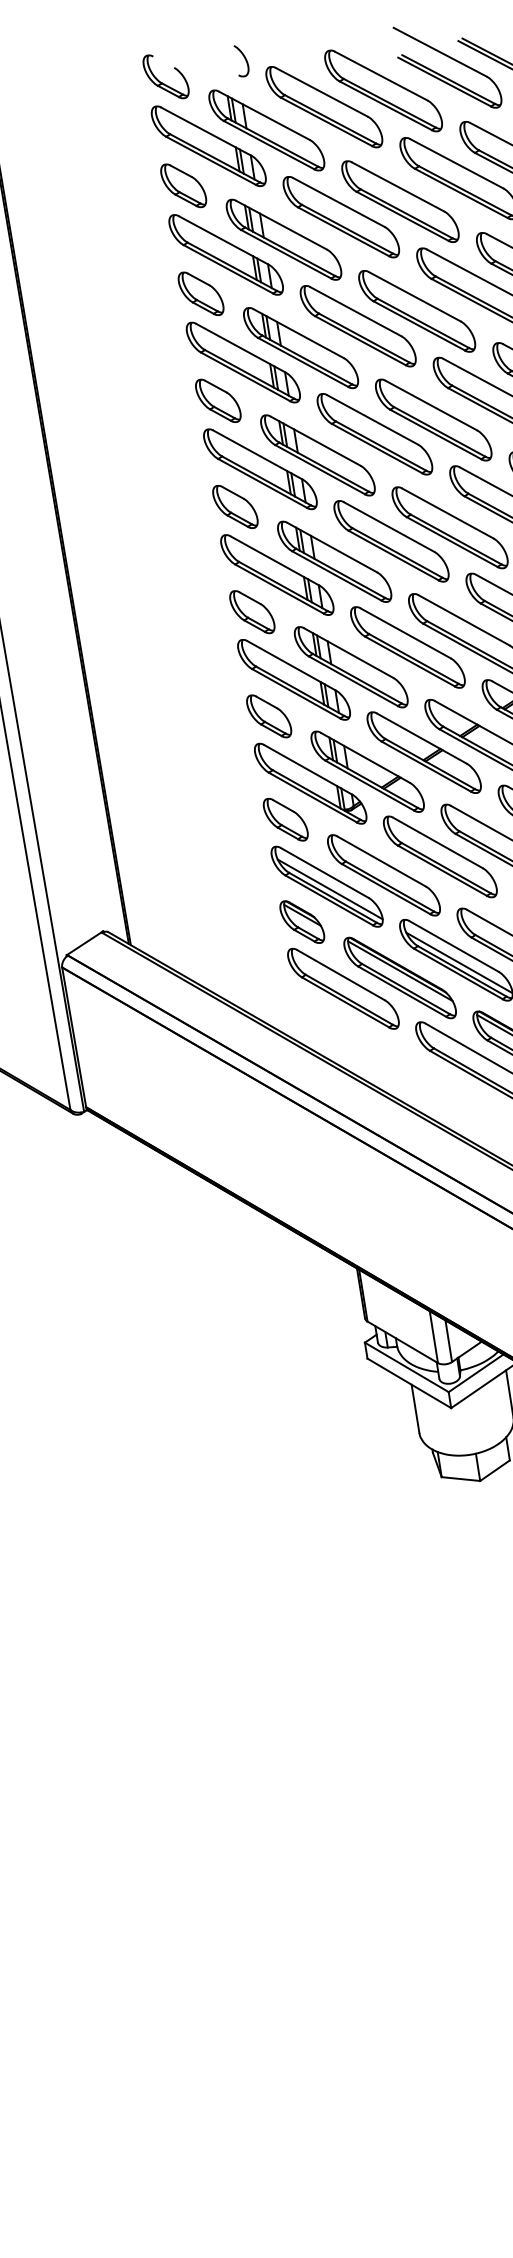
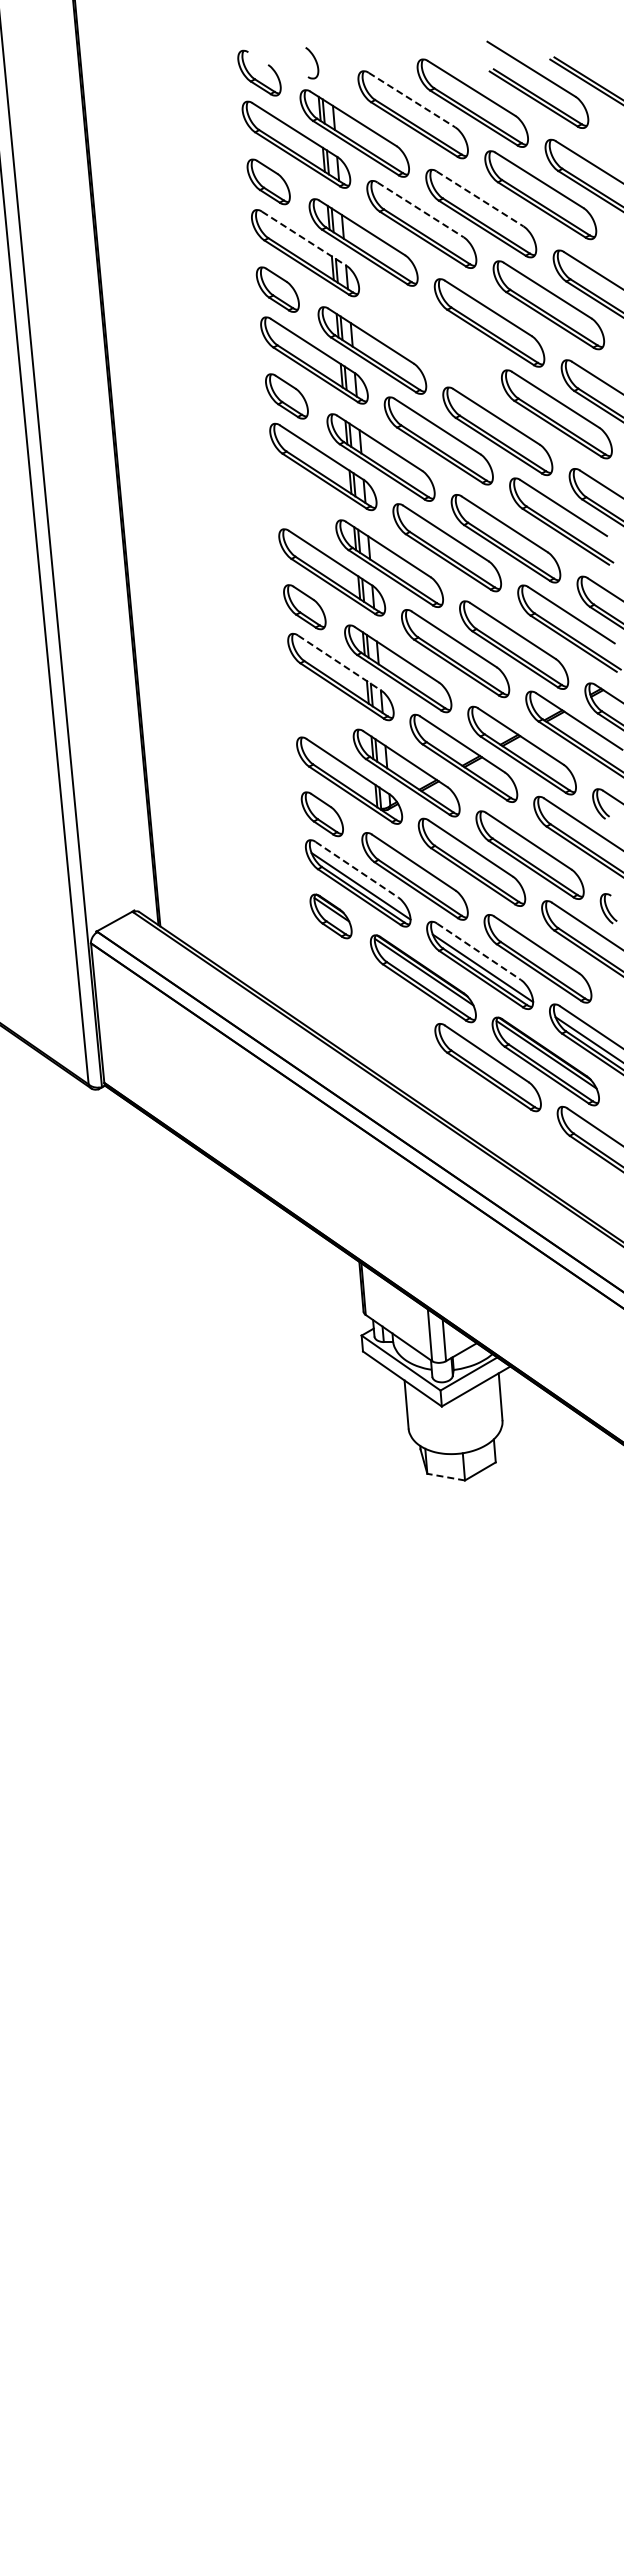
curve: (245, 60) -> (315, 62), moved
line: (322, 92) -> (412, 100), solid -> dashed
line: (398, 187) -> (480, 199), solid -> dashed
line: (338, 202) -> (420, 209), solid -> dashed
line: (224, 241) -> (304, 239), solid -> dashed
part: (358, 325) -> (430, 332), removed
part: (235, 507) -> (295, 502), removed
line: (291, 666) -> (339, 663), solid -> dashed
part: (269, 716) -> (313, 711), removed
line: (325, 872) -> (357, 869), solid -> dashed
line: (454, 947) -> (479, 952), solid -> dashed
part: (343, 989) -> (366, 985), removed
line: (460, 1479) -> (445, 1477), solid -> dashed

